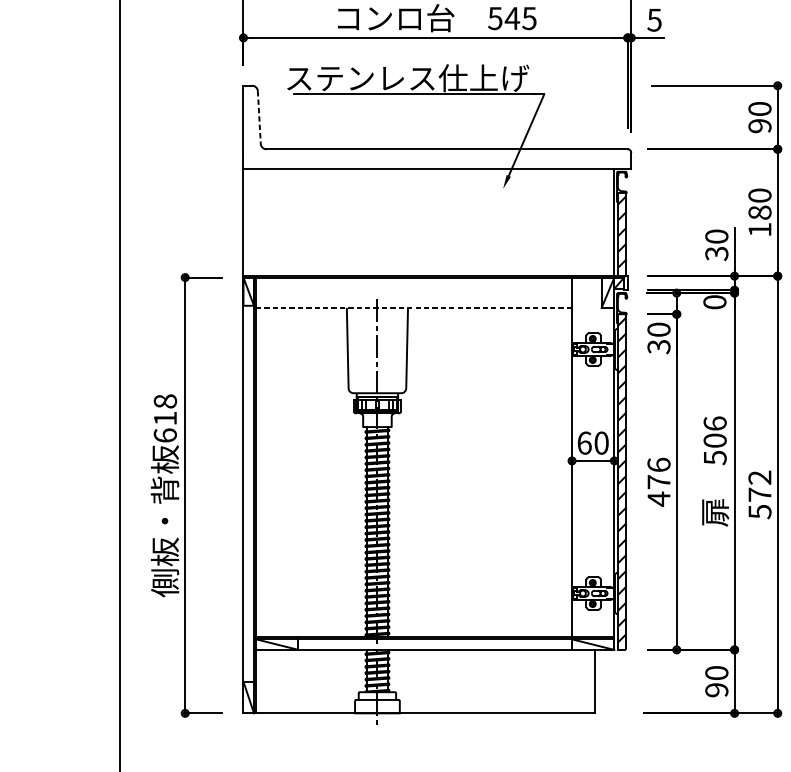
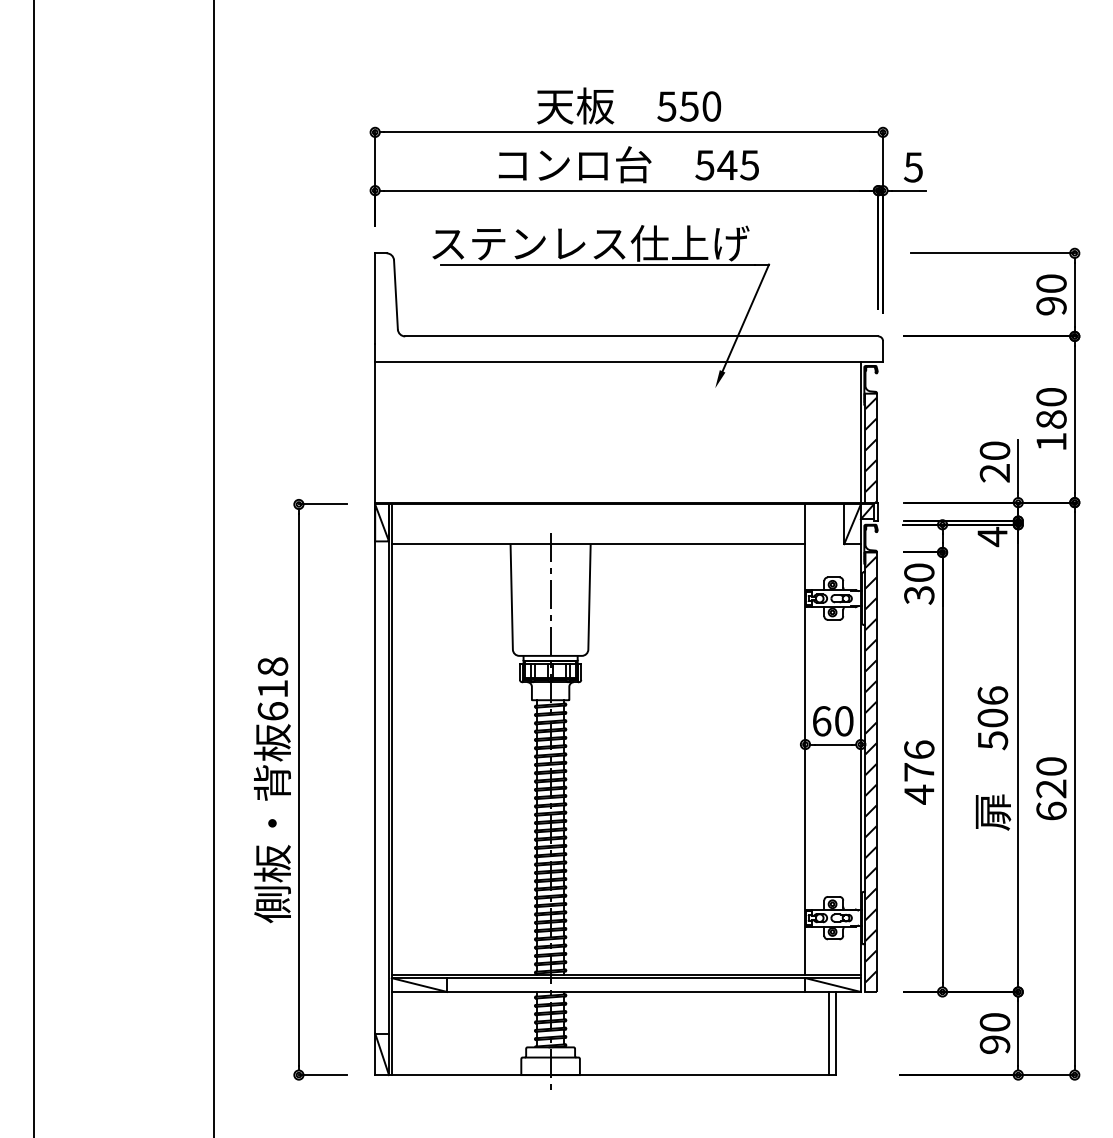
line: (258, 117) -> (395, 294), dashed -> solid
text: (717, 253) -> (995, 473), 30 -> 20
text: (714, 302) -> (992, 536), 0 -> 4
line: (414, 308) -> (598, 544), dashed -> solid
text: (759, 494) -> (1051, 788), 572 -> 620
line: (589, 681) -> (828, 1033), added

